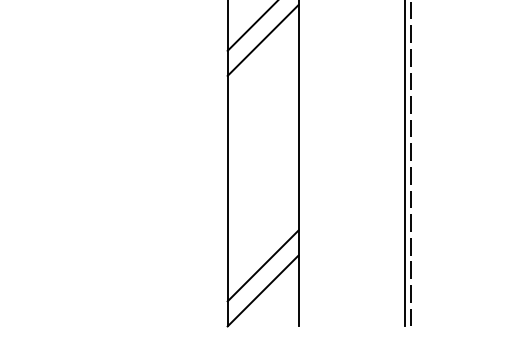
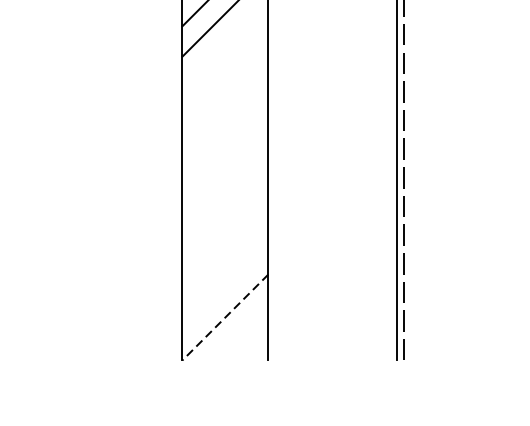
line: (262, 265) -> (224, 286), removed
line: (262, 291) -> (224, 318), solid -> dashed

